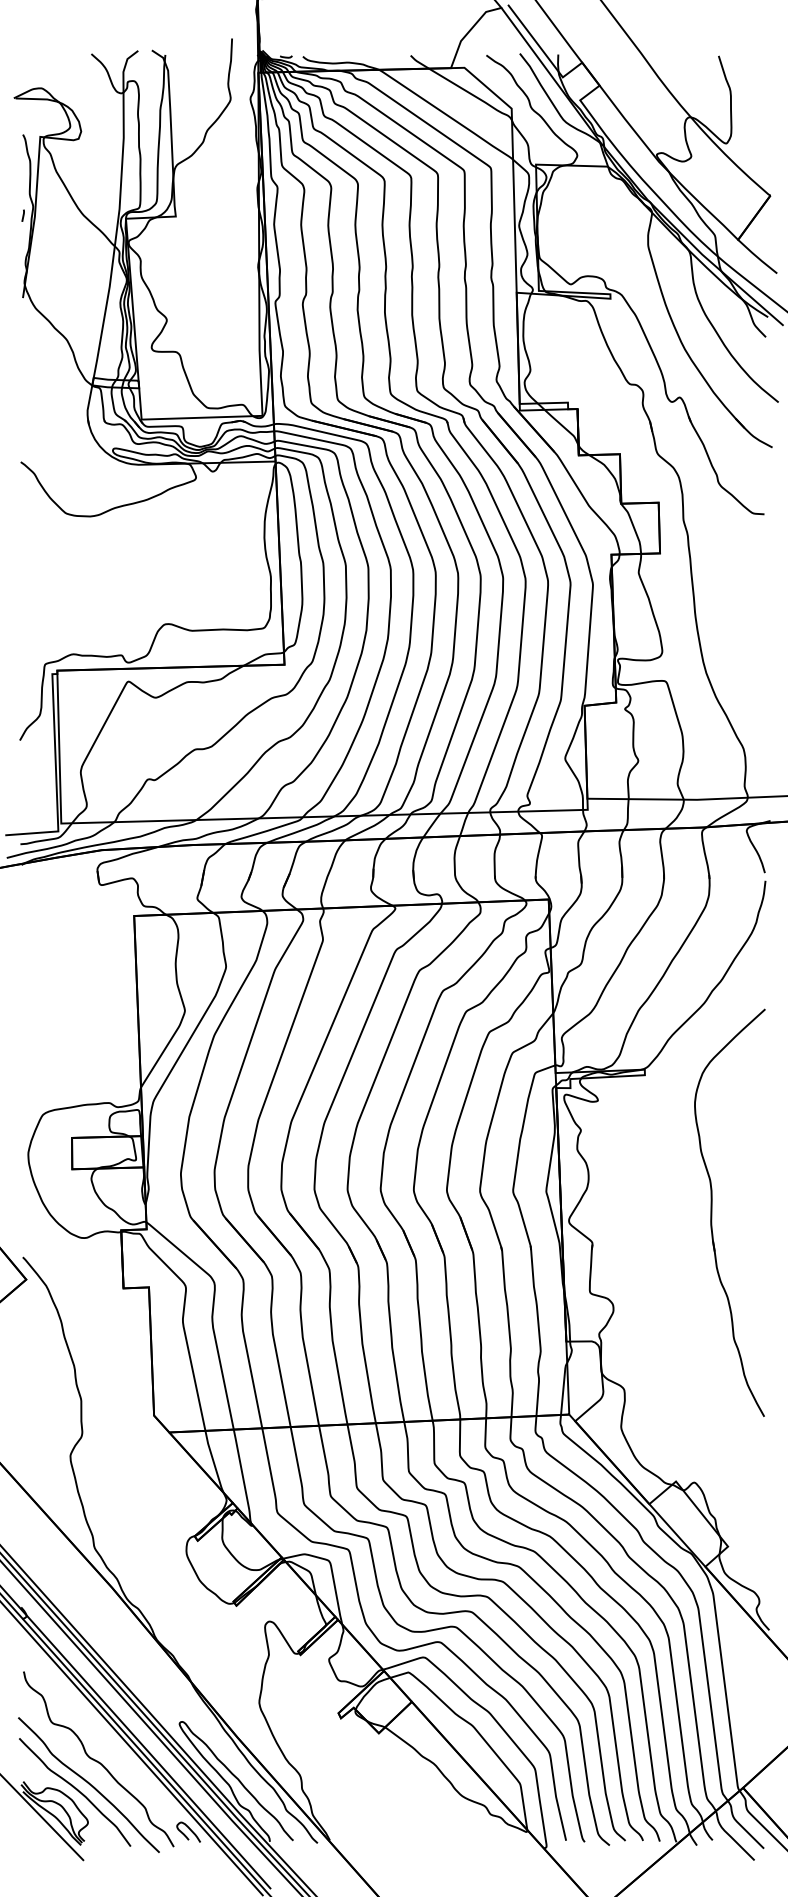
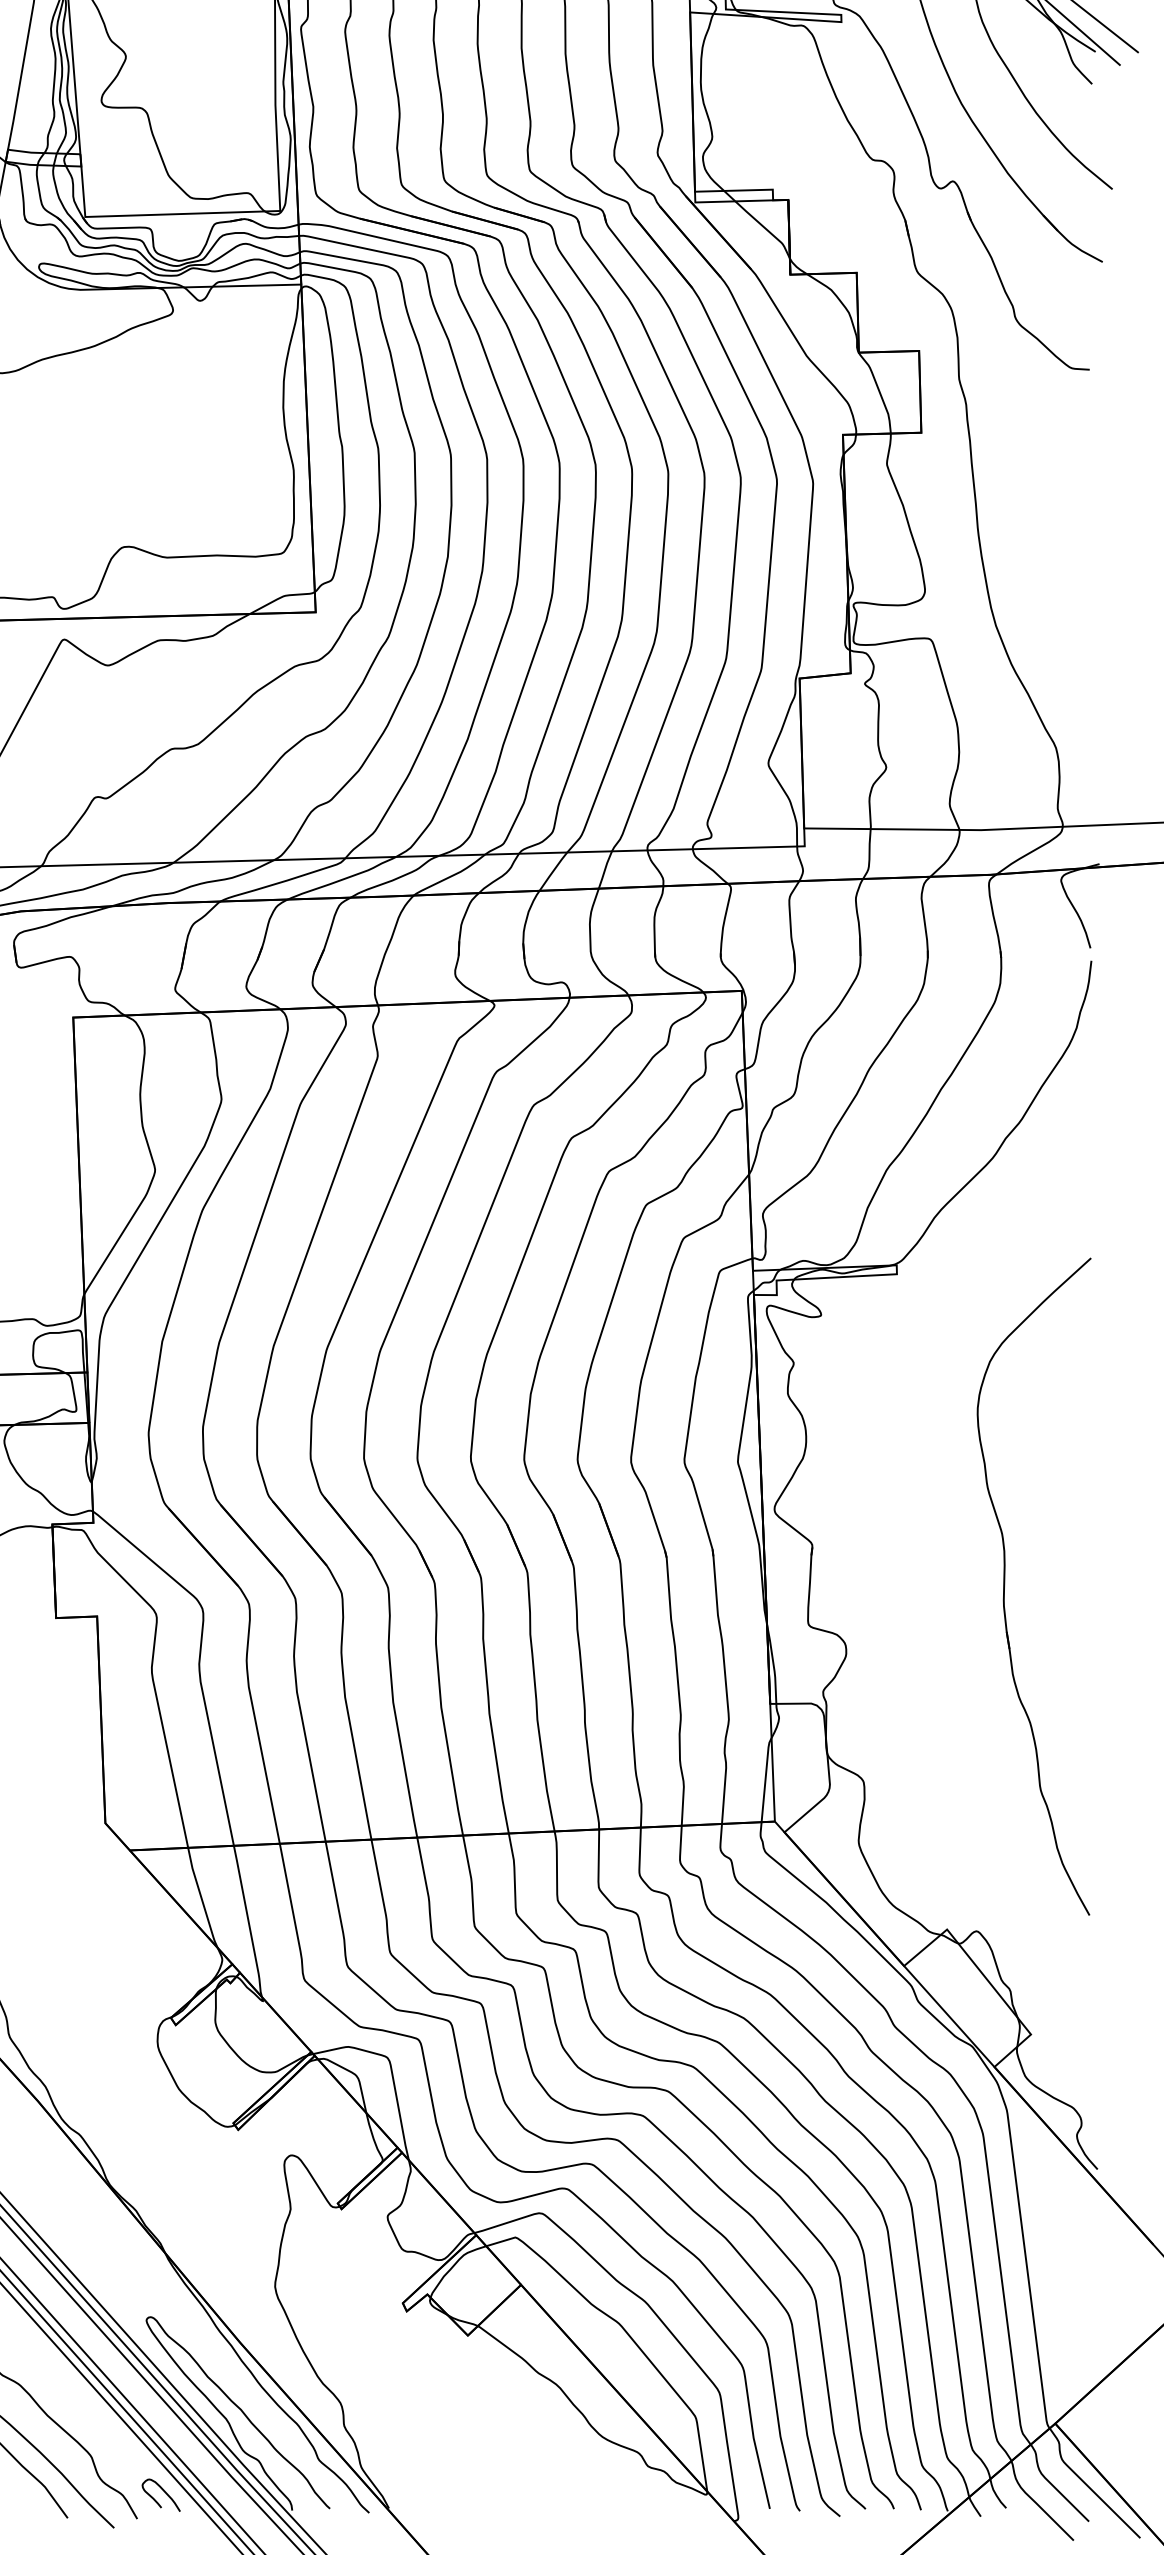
part: (712, 1212) -> (1005, 1585), moved

